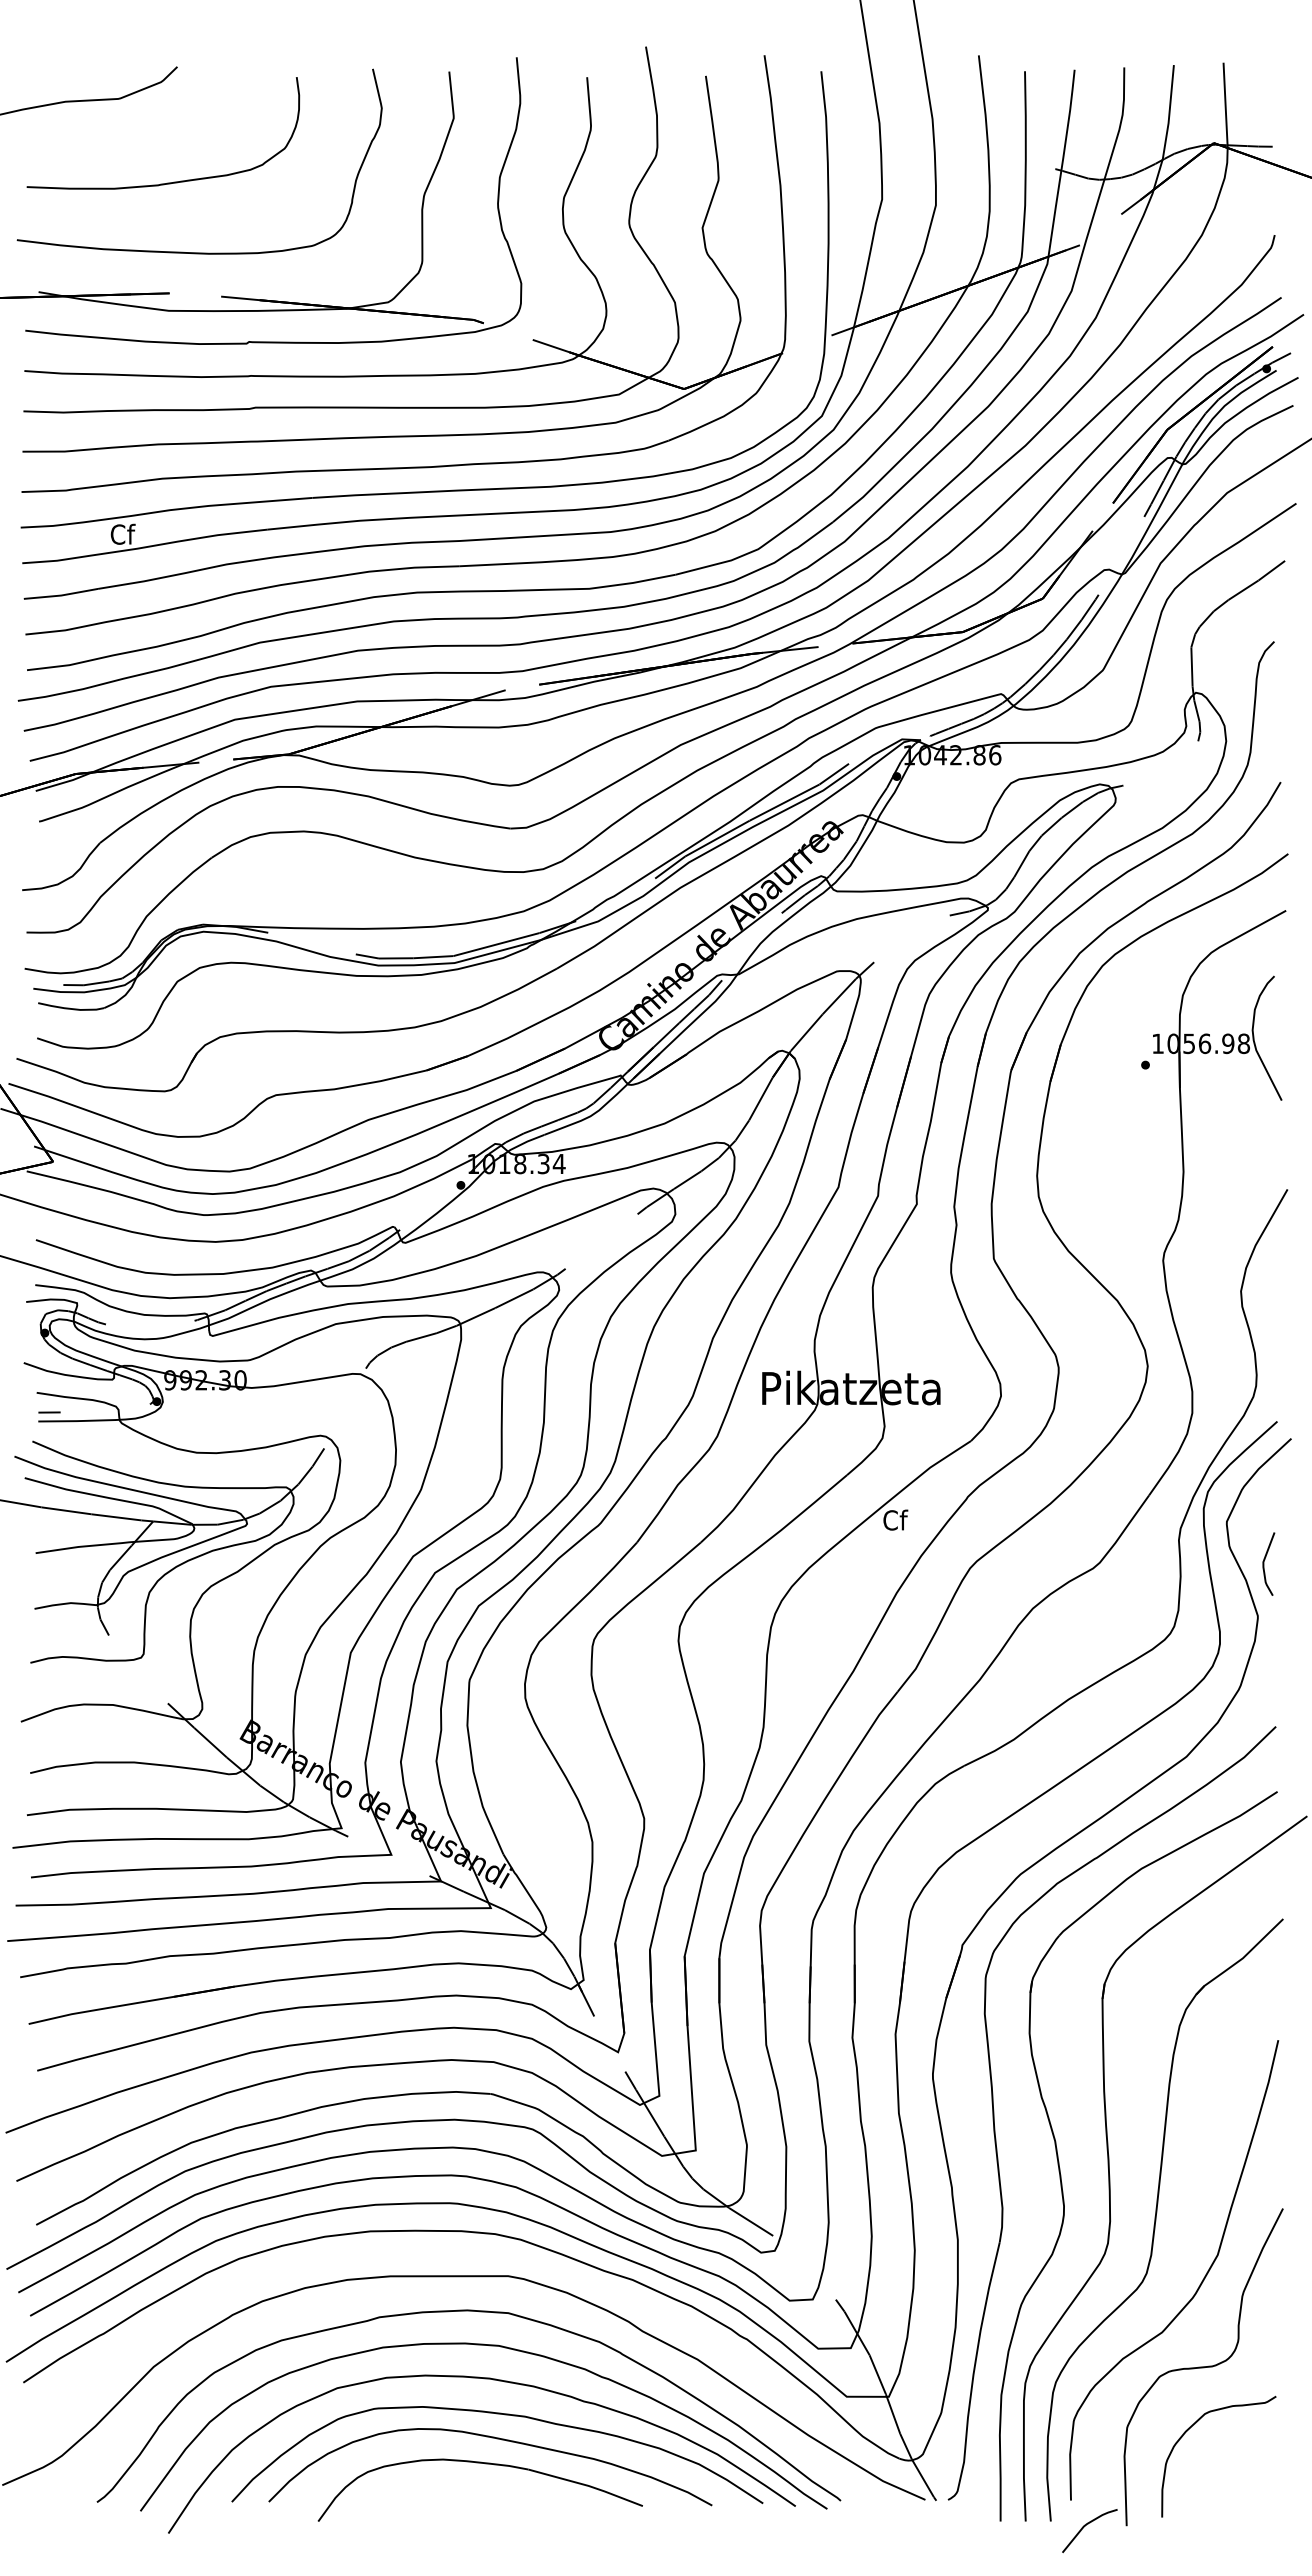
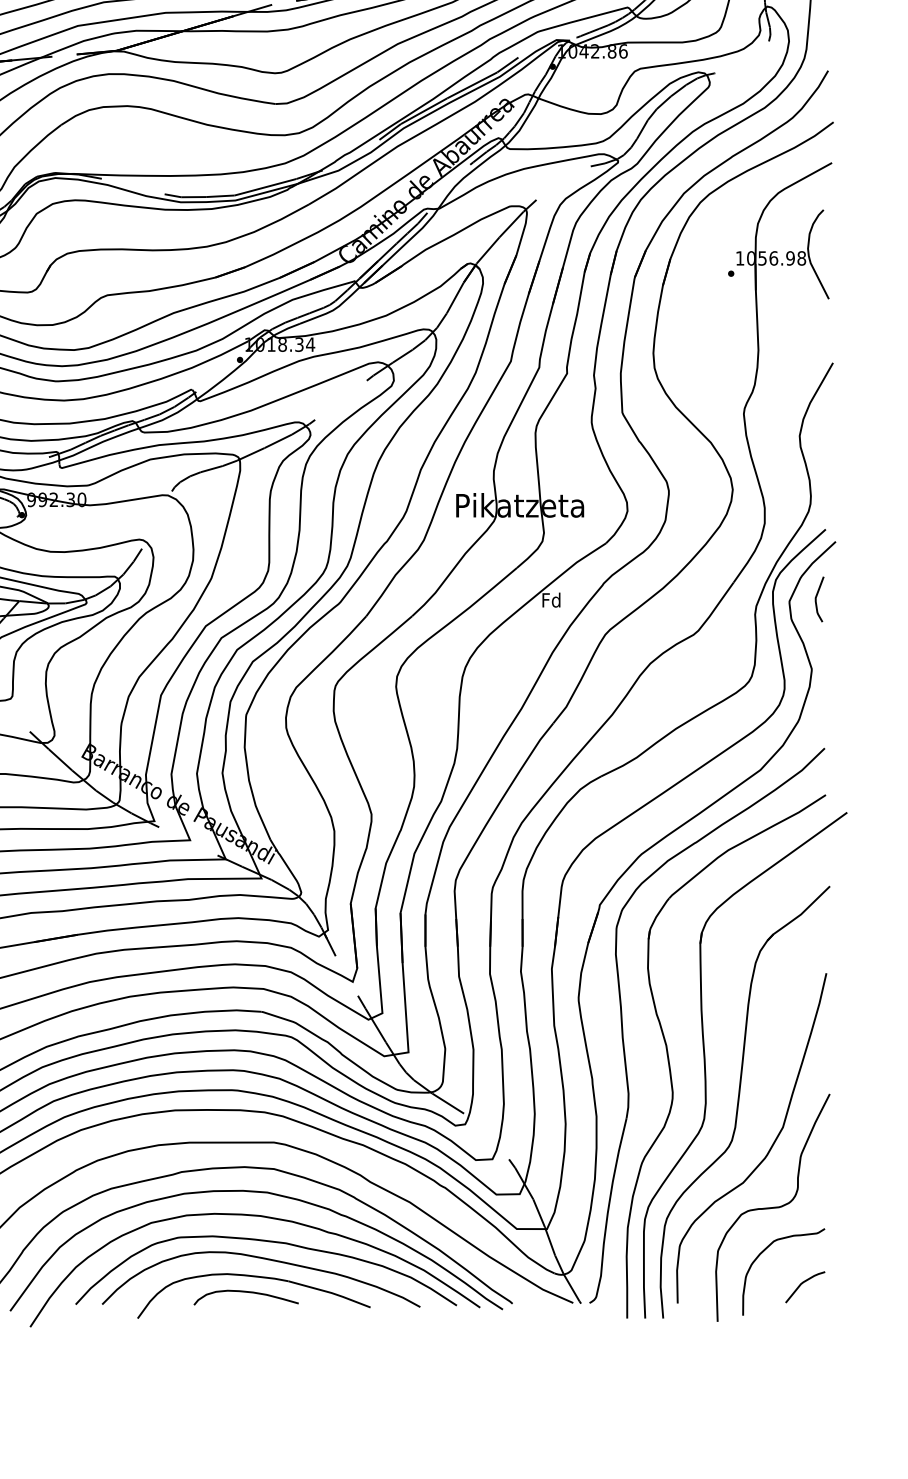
text: (895, 1519) -> (551, 599), Cf -> Fd
curve: (1264, 1563) -> (816, 598), moved
curve: (469, 2485) -> (246, 1292), added
curve: (1085, 2526) -> (802, 1284), moved

